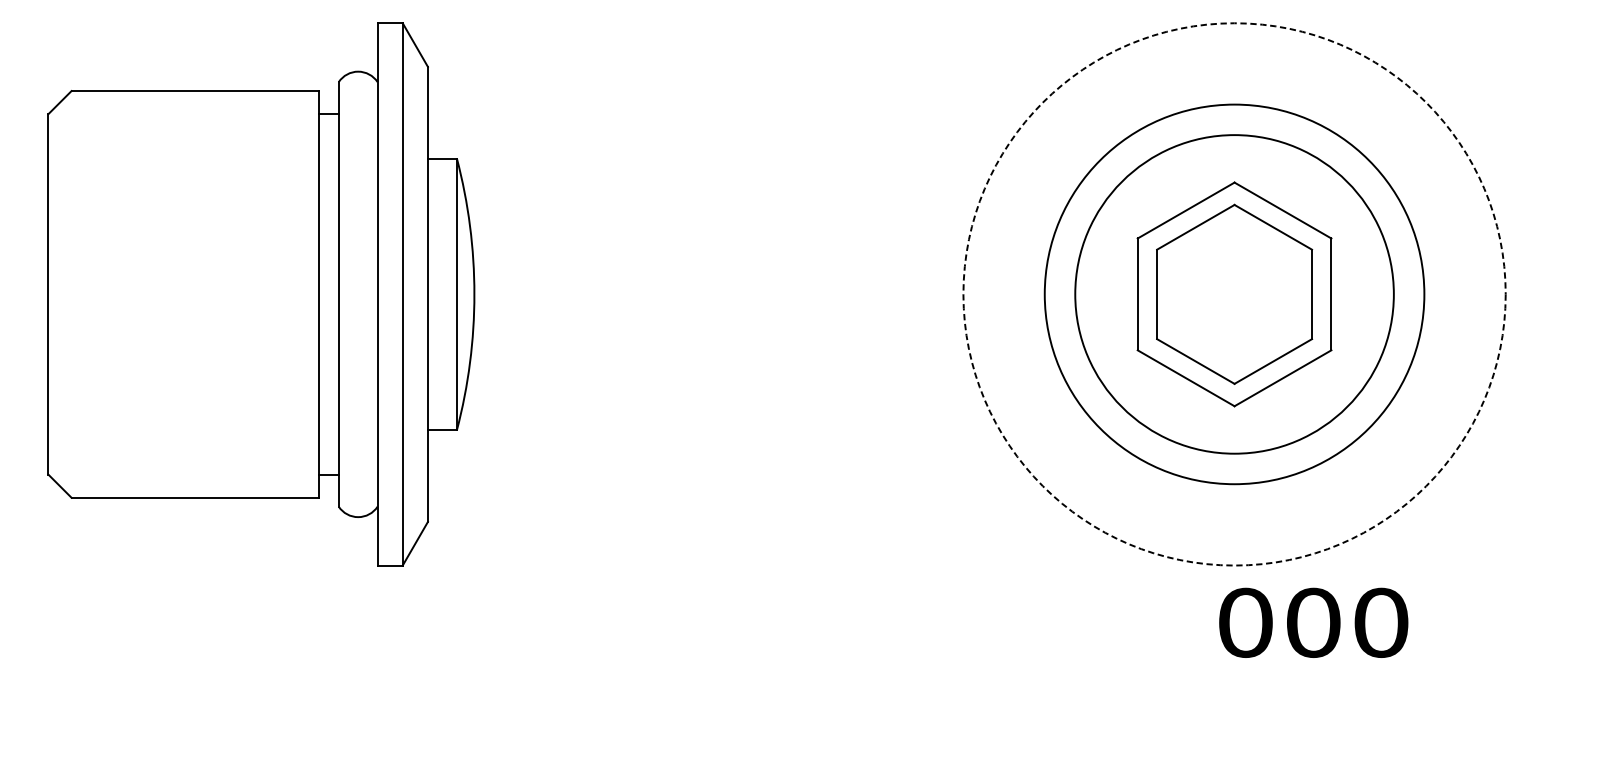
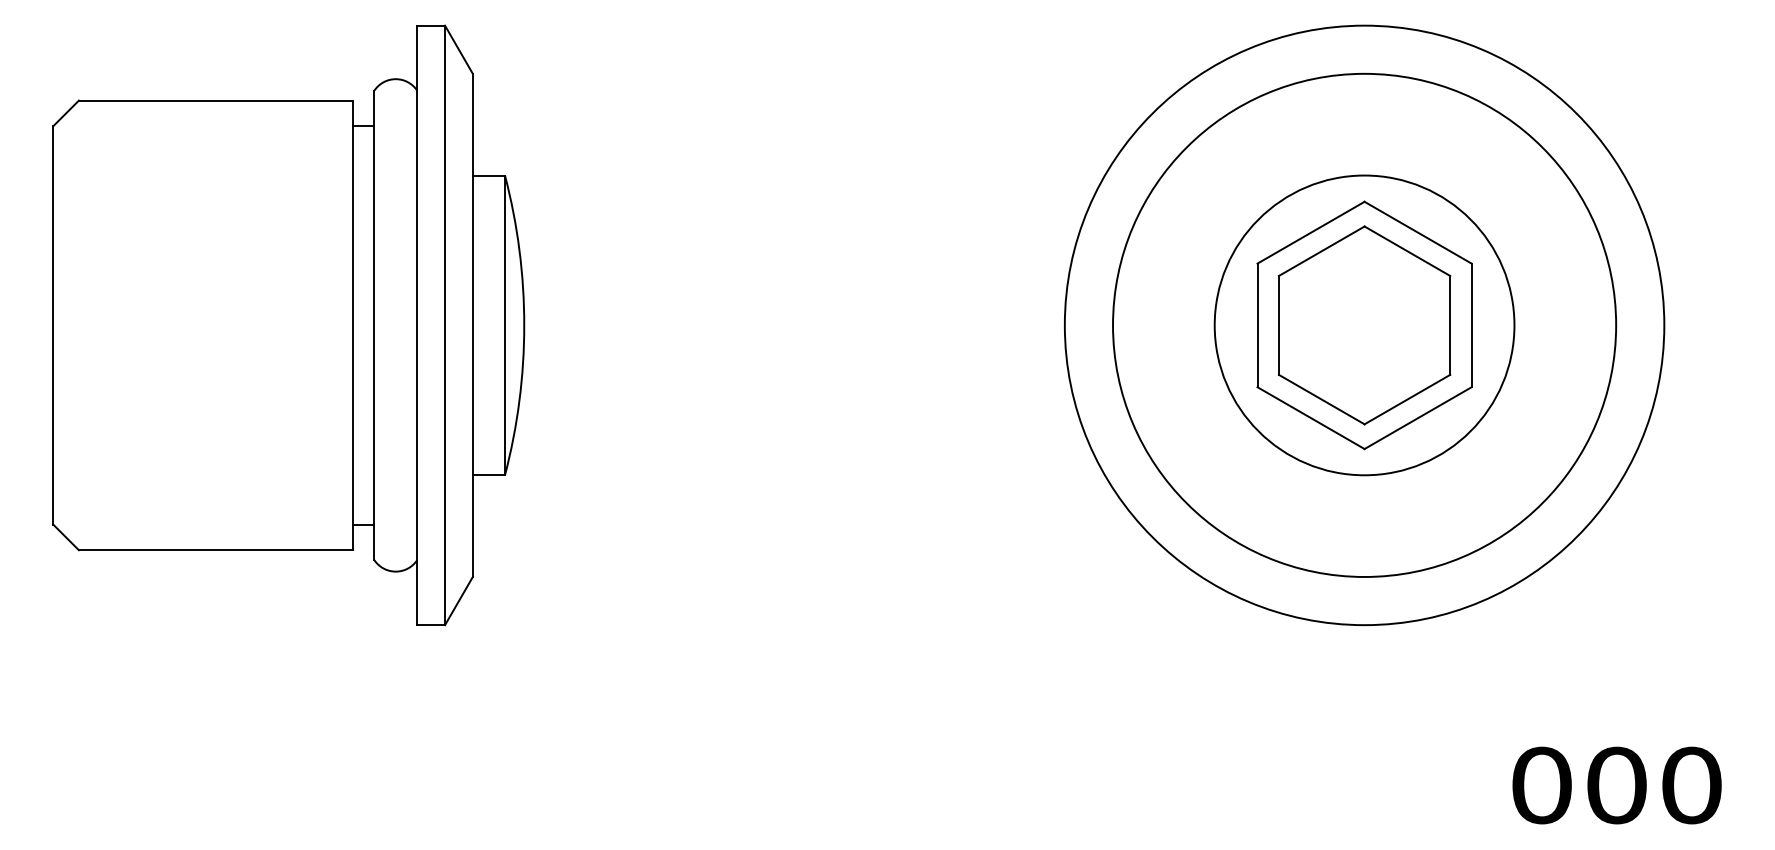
circle: (1234, 293) -> (1364, 324), size x1.43
circle: (1234, 294) -> (1364, 325), dashed -> solid
circle: (1234, 294) -> (1364, 325), size x0.71
text: (1313, 622) -> (1616, 785), moved

